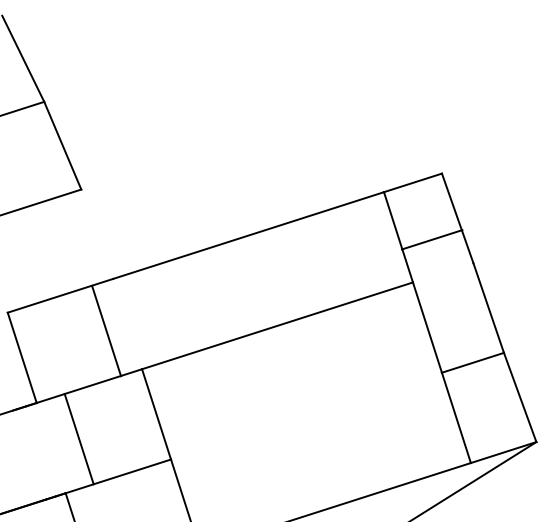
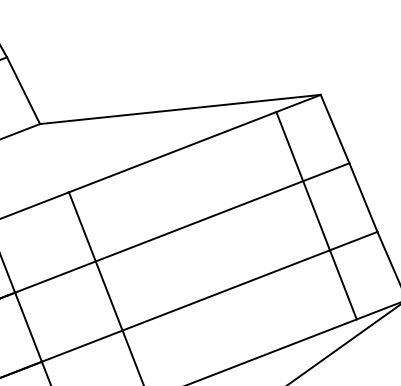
line: (261, 181) -> (180, 109), added
line: (431, 239) -> (325, 172), moved
line: (106, 330) -> (82, 226), moved
line: (306, 415) -> (226, 289), added
line: (78, 438) -> (27, 326), moved

